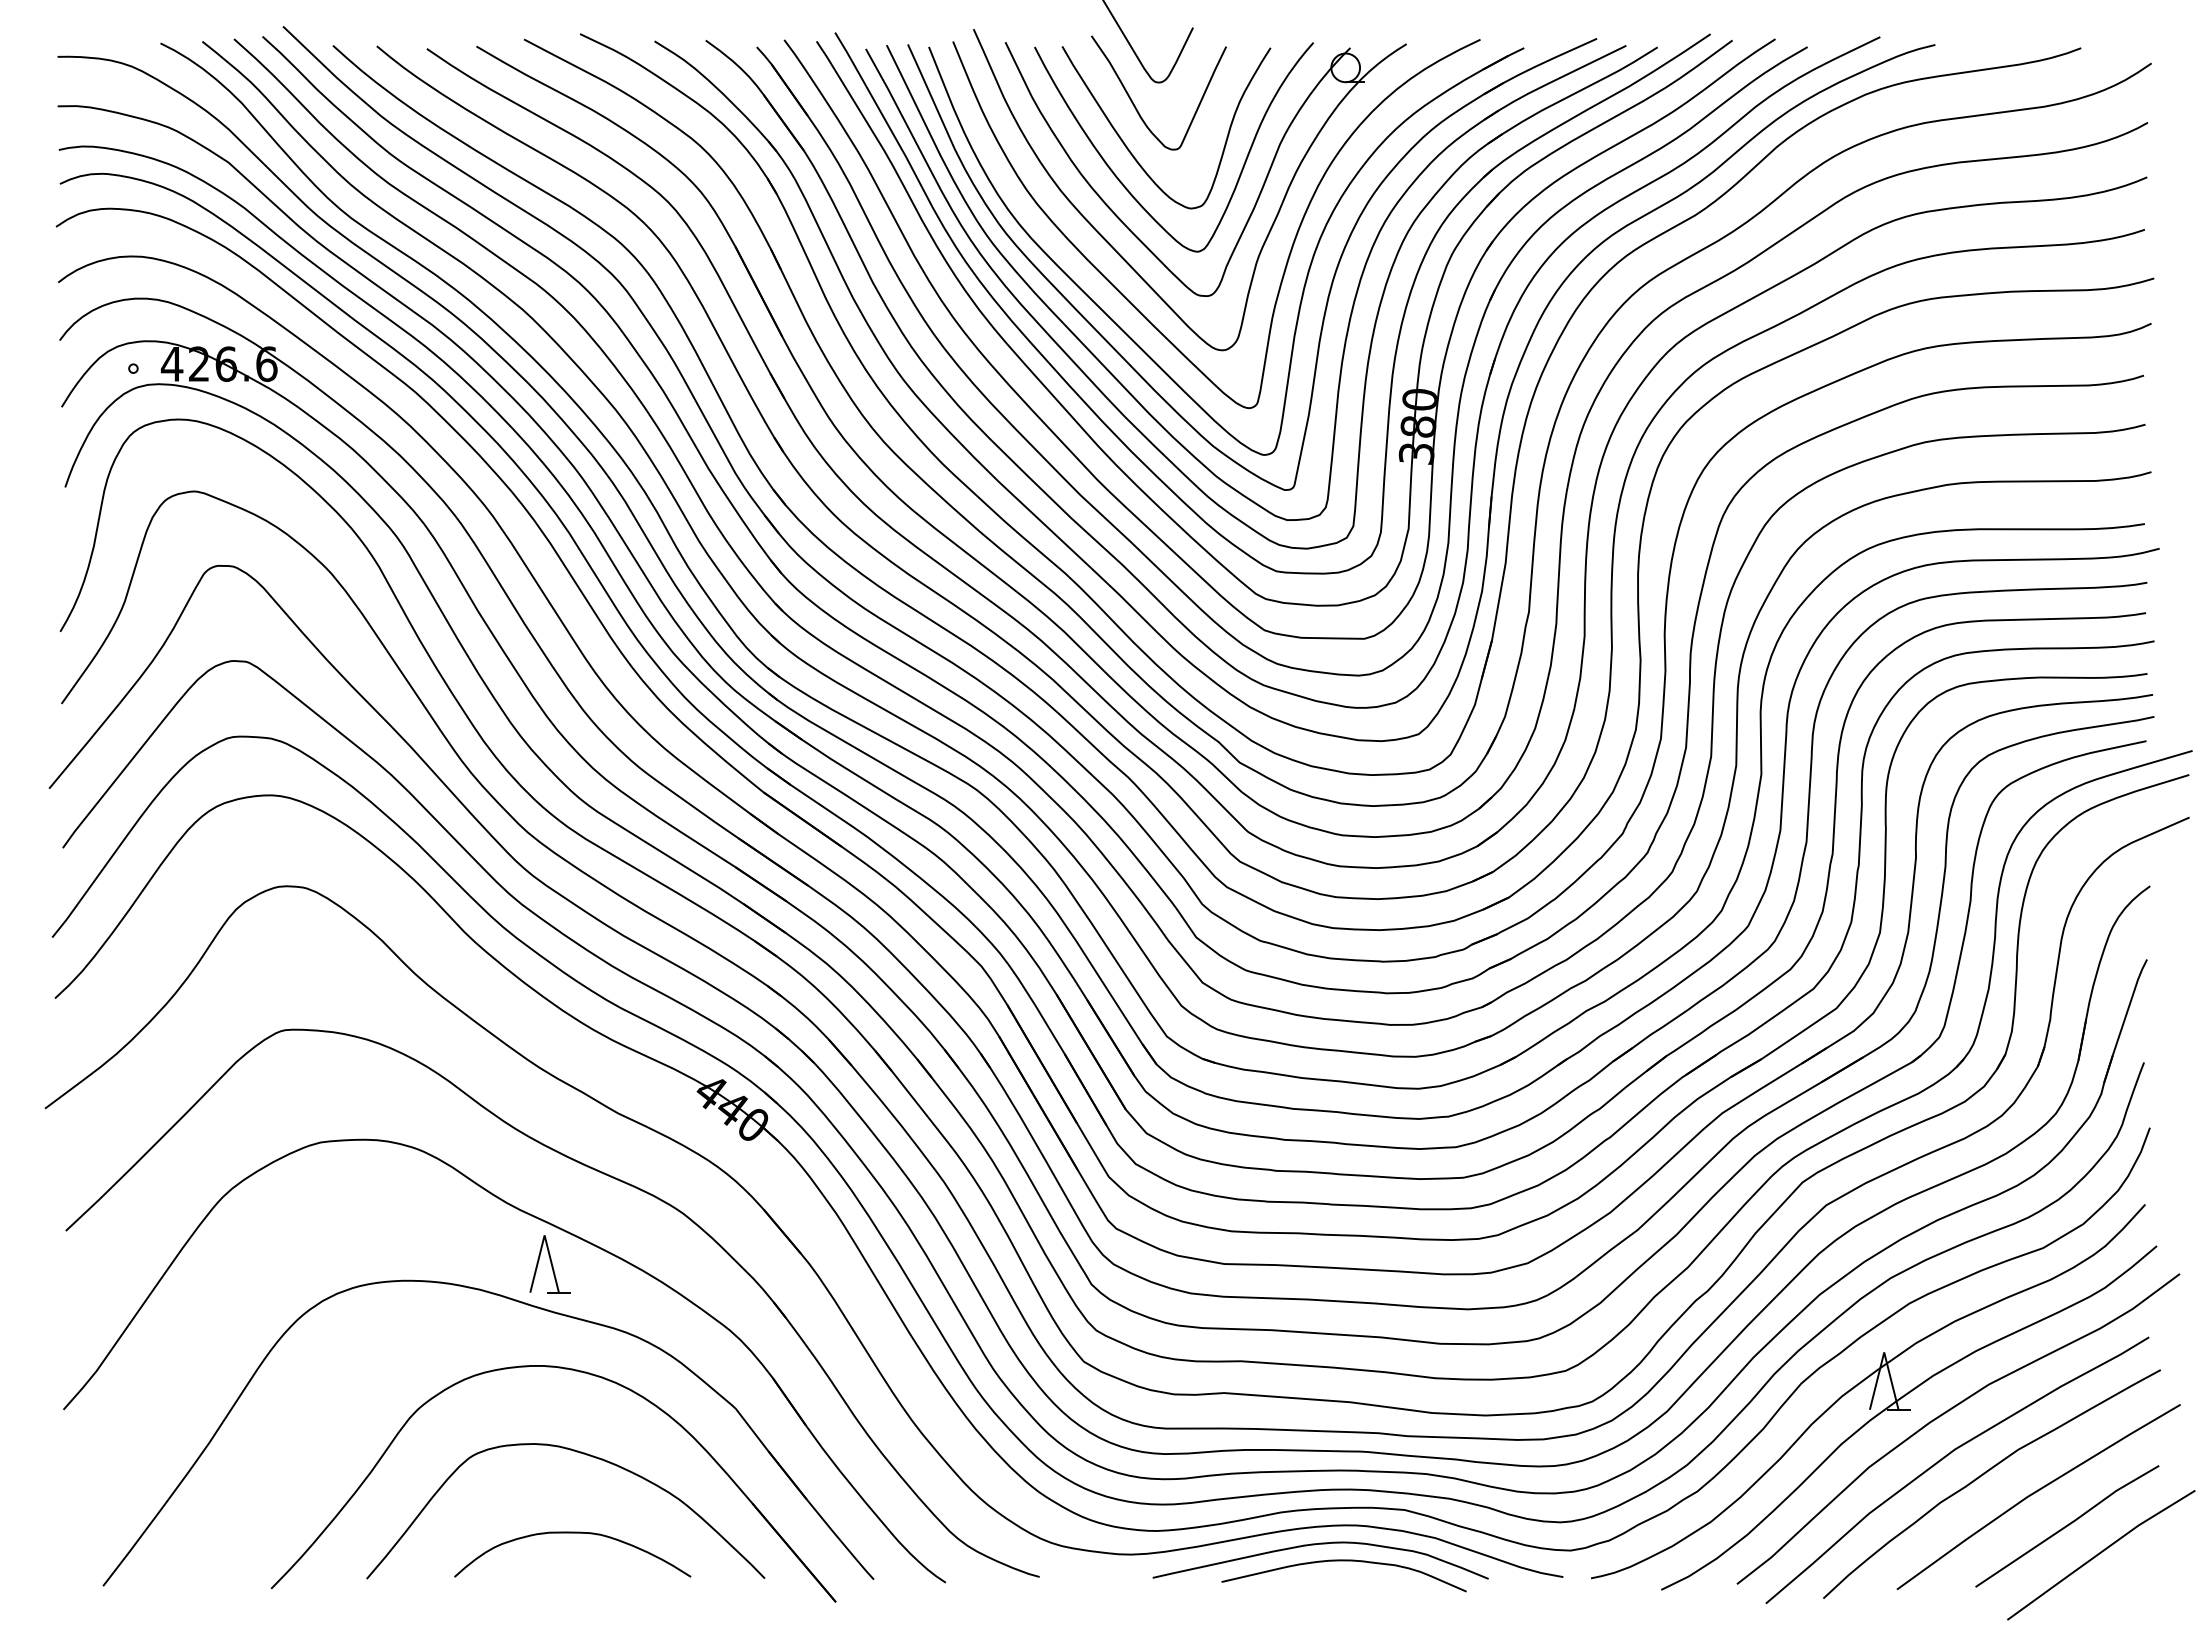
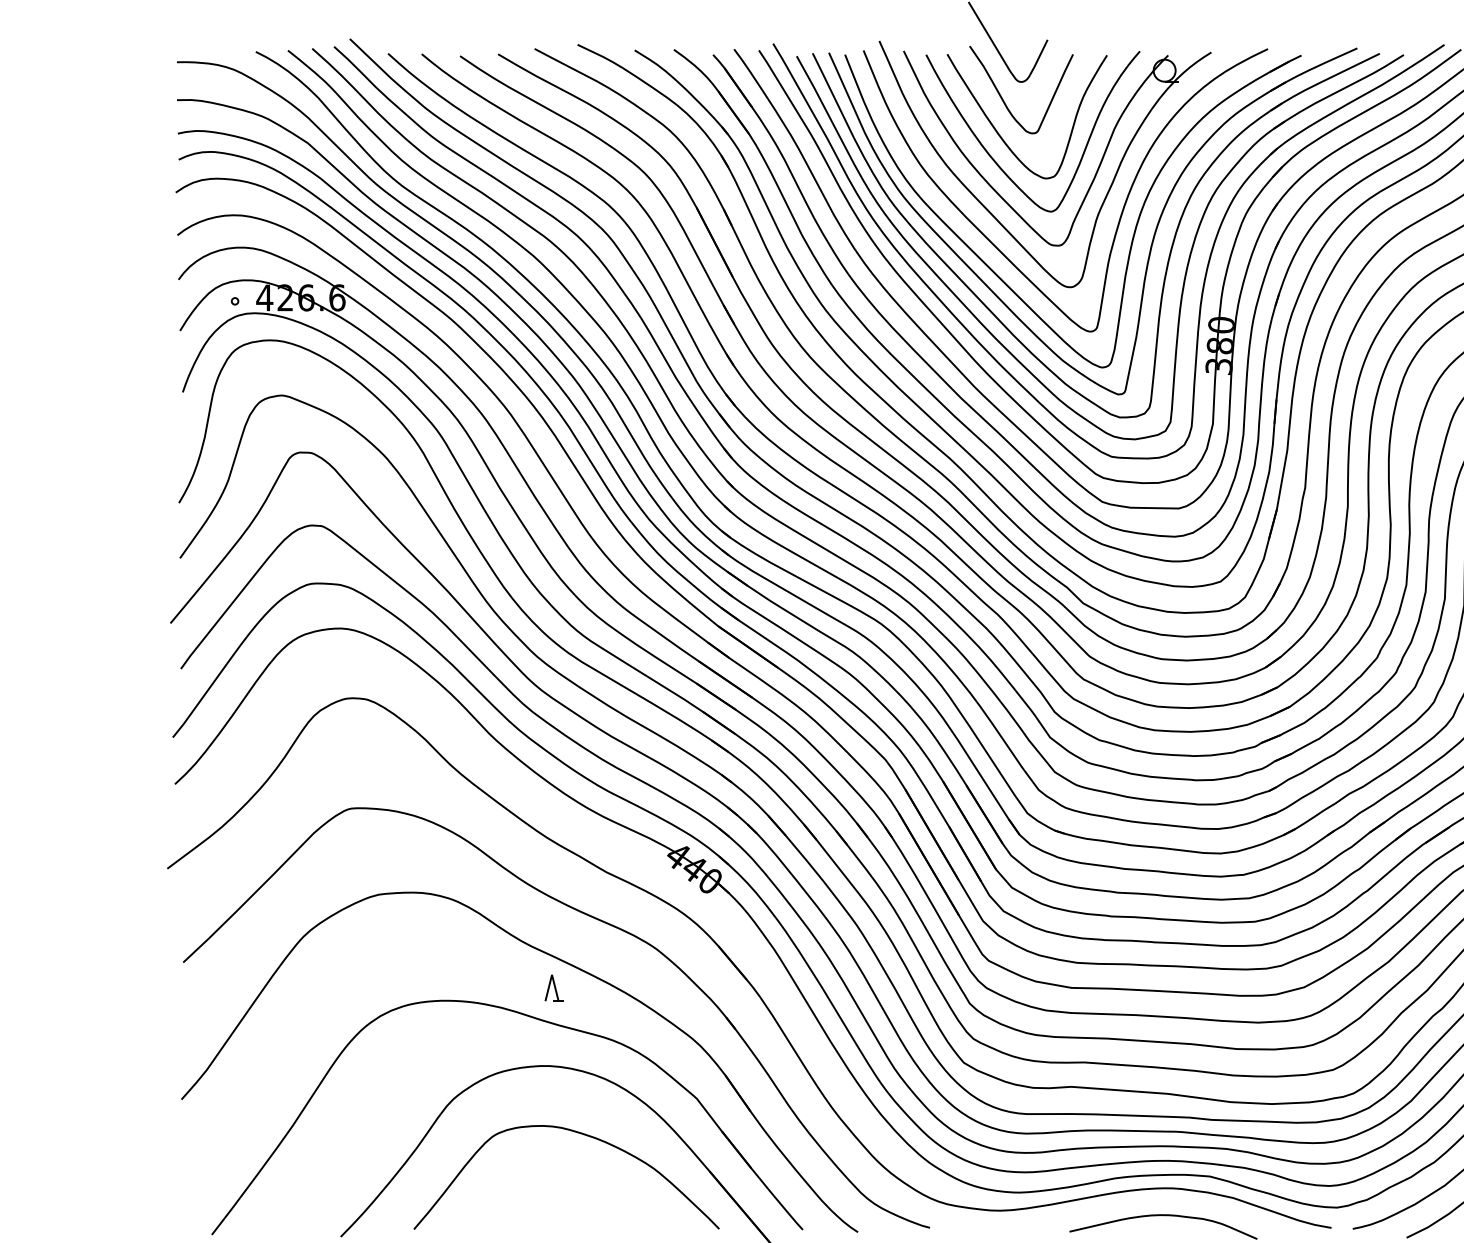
part: (549, 1264) -> (554, 988), size x0.6
curve: (572, 1533) -> (571, 1194), removed
curve: (1315, 1545) -> (1141, 1203), removed

